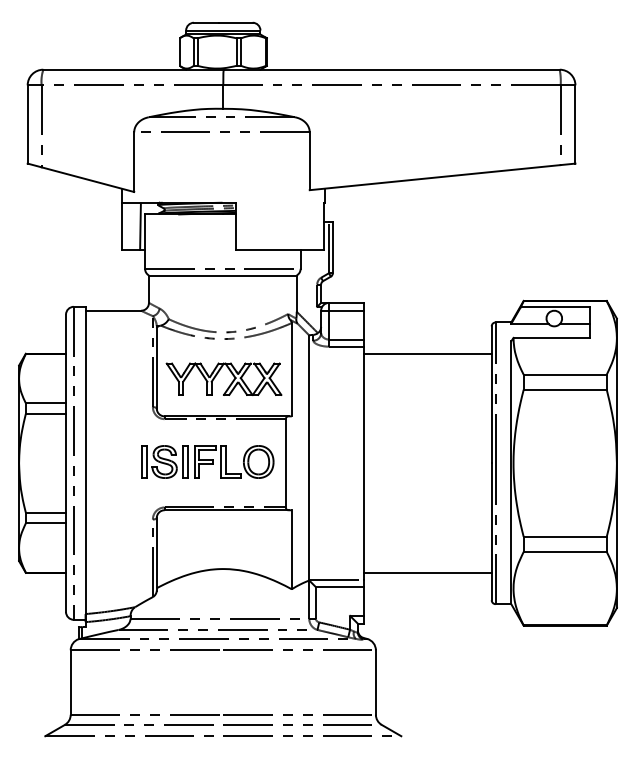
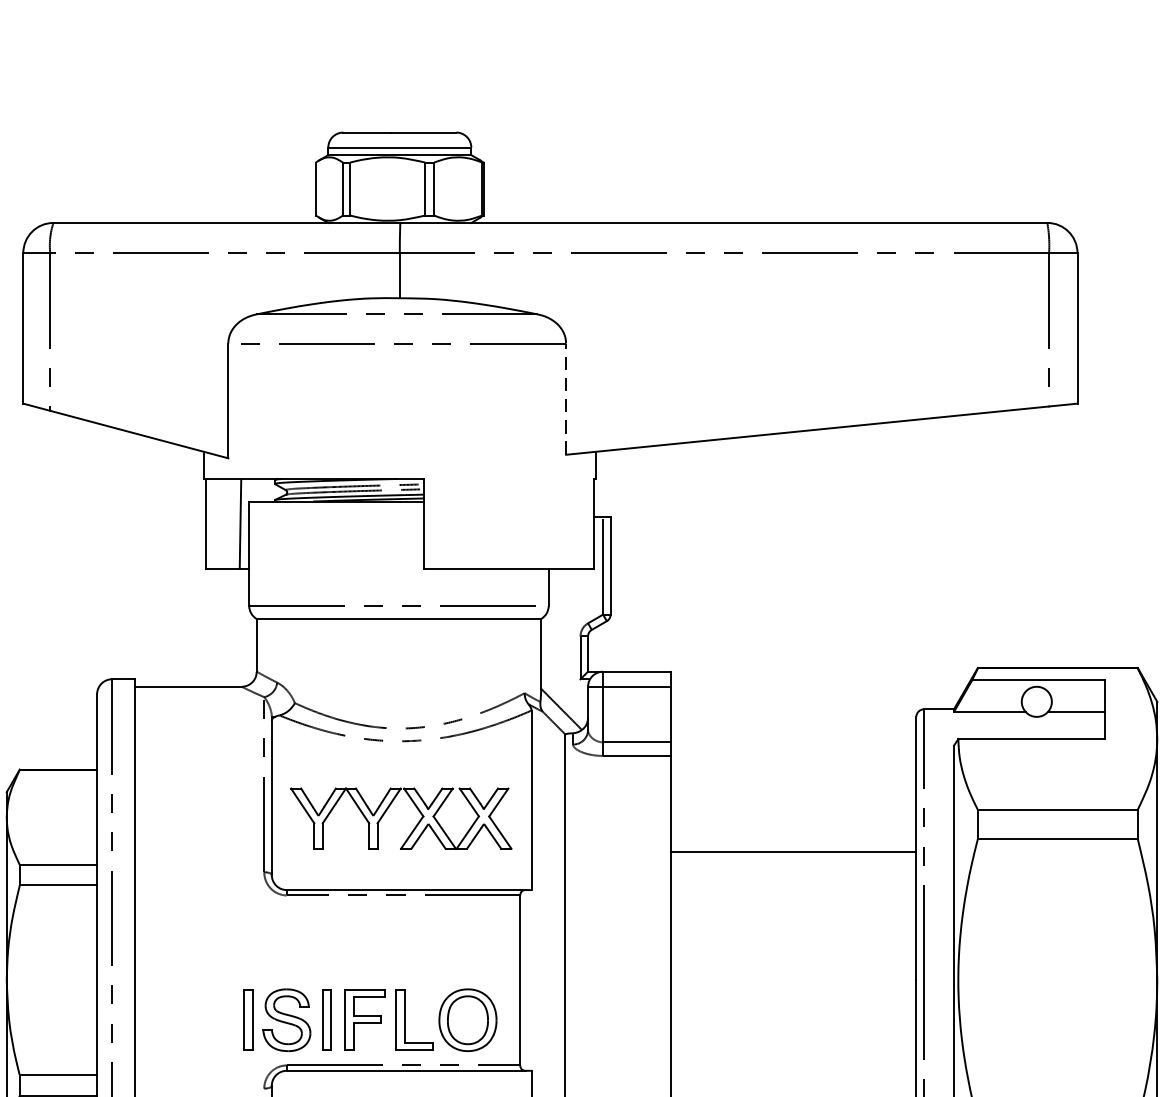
line: (309, 161) -> (565, 399), solid -> dashed
line: (427, 353) -> (792, 851), moved
part: (207, 461) -> (369, 1019), moved

